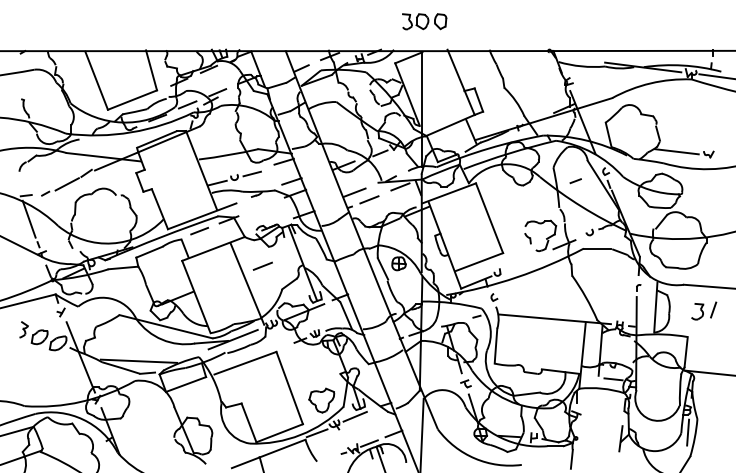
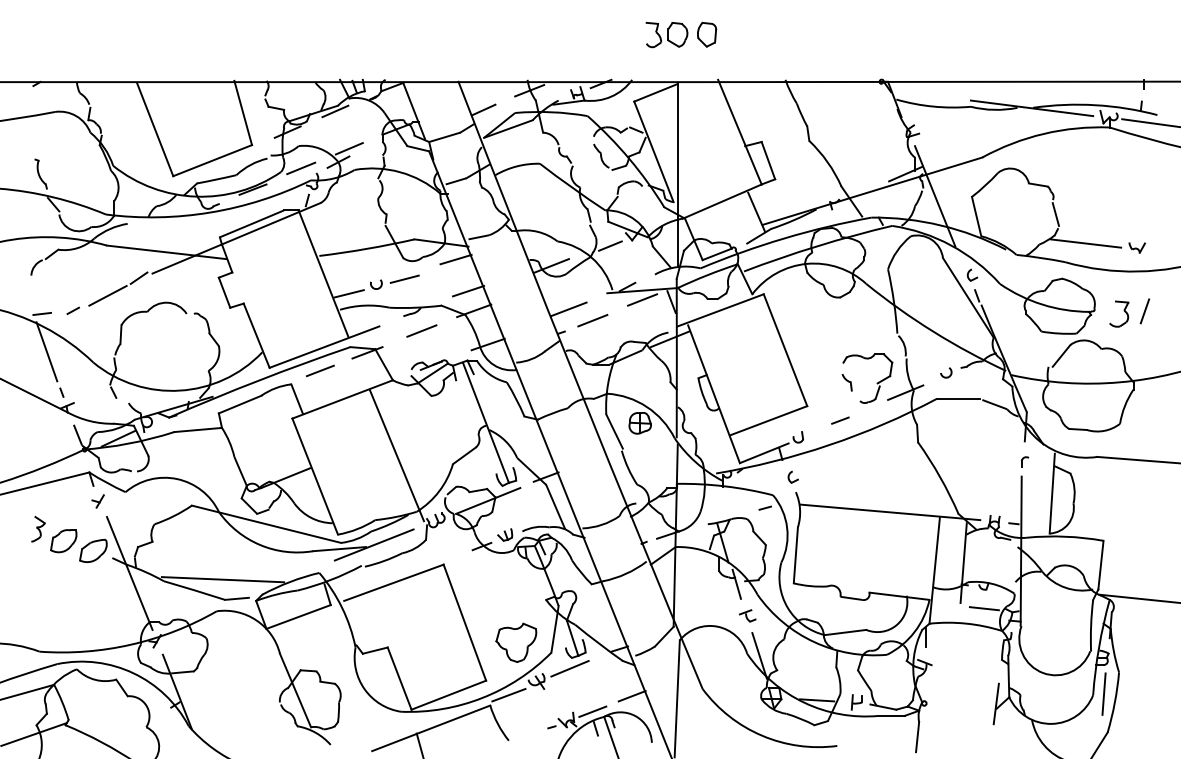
line: (575, 181) -> (839, 421), moved
line: (262, 265) -> (421, 329), moved
part: (704, 310) -> (1130, 312), moved

